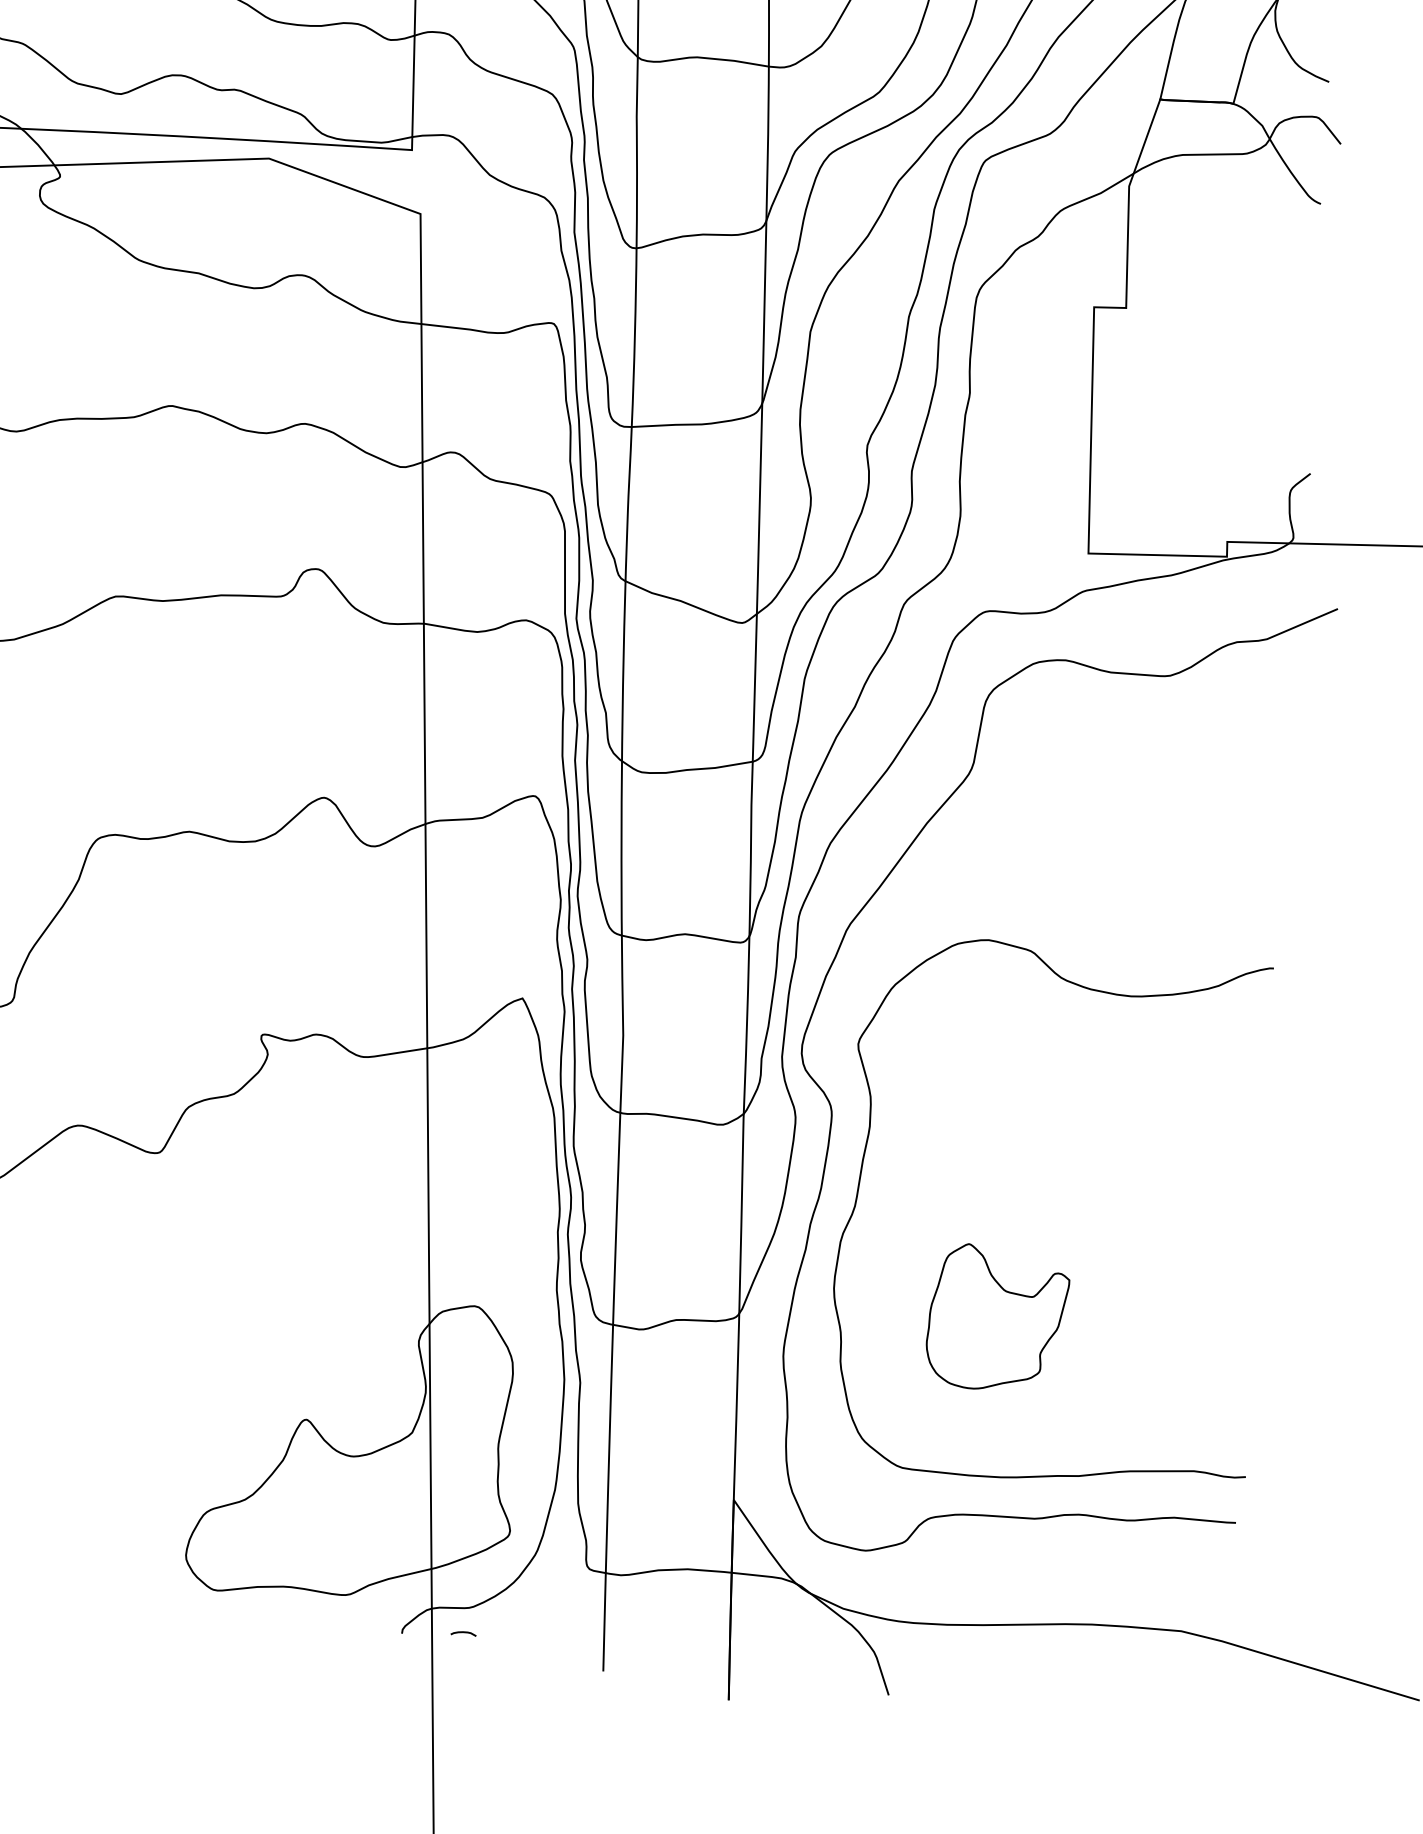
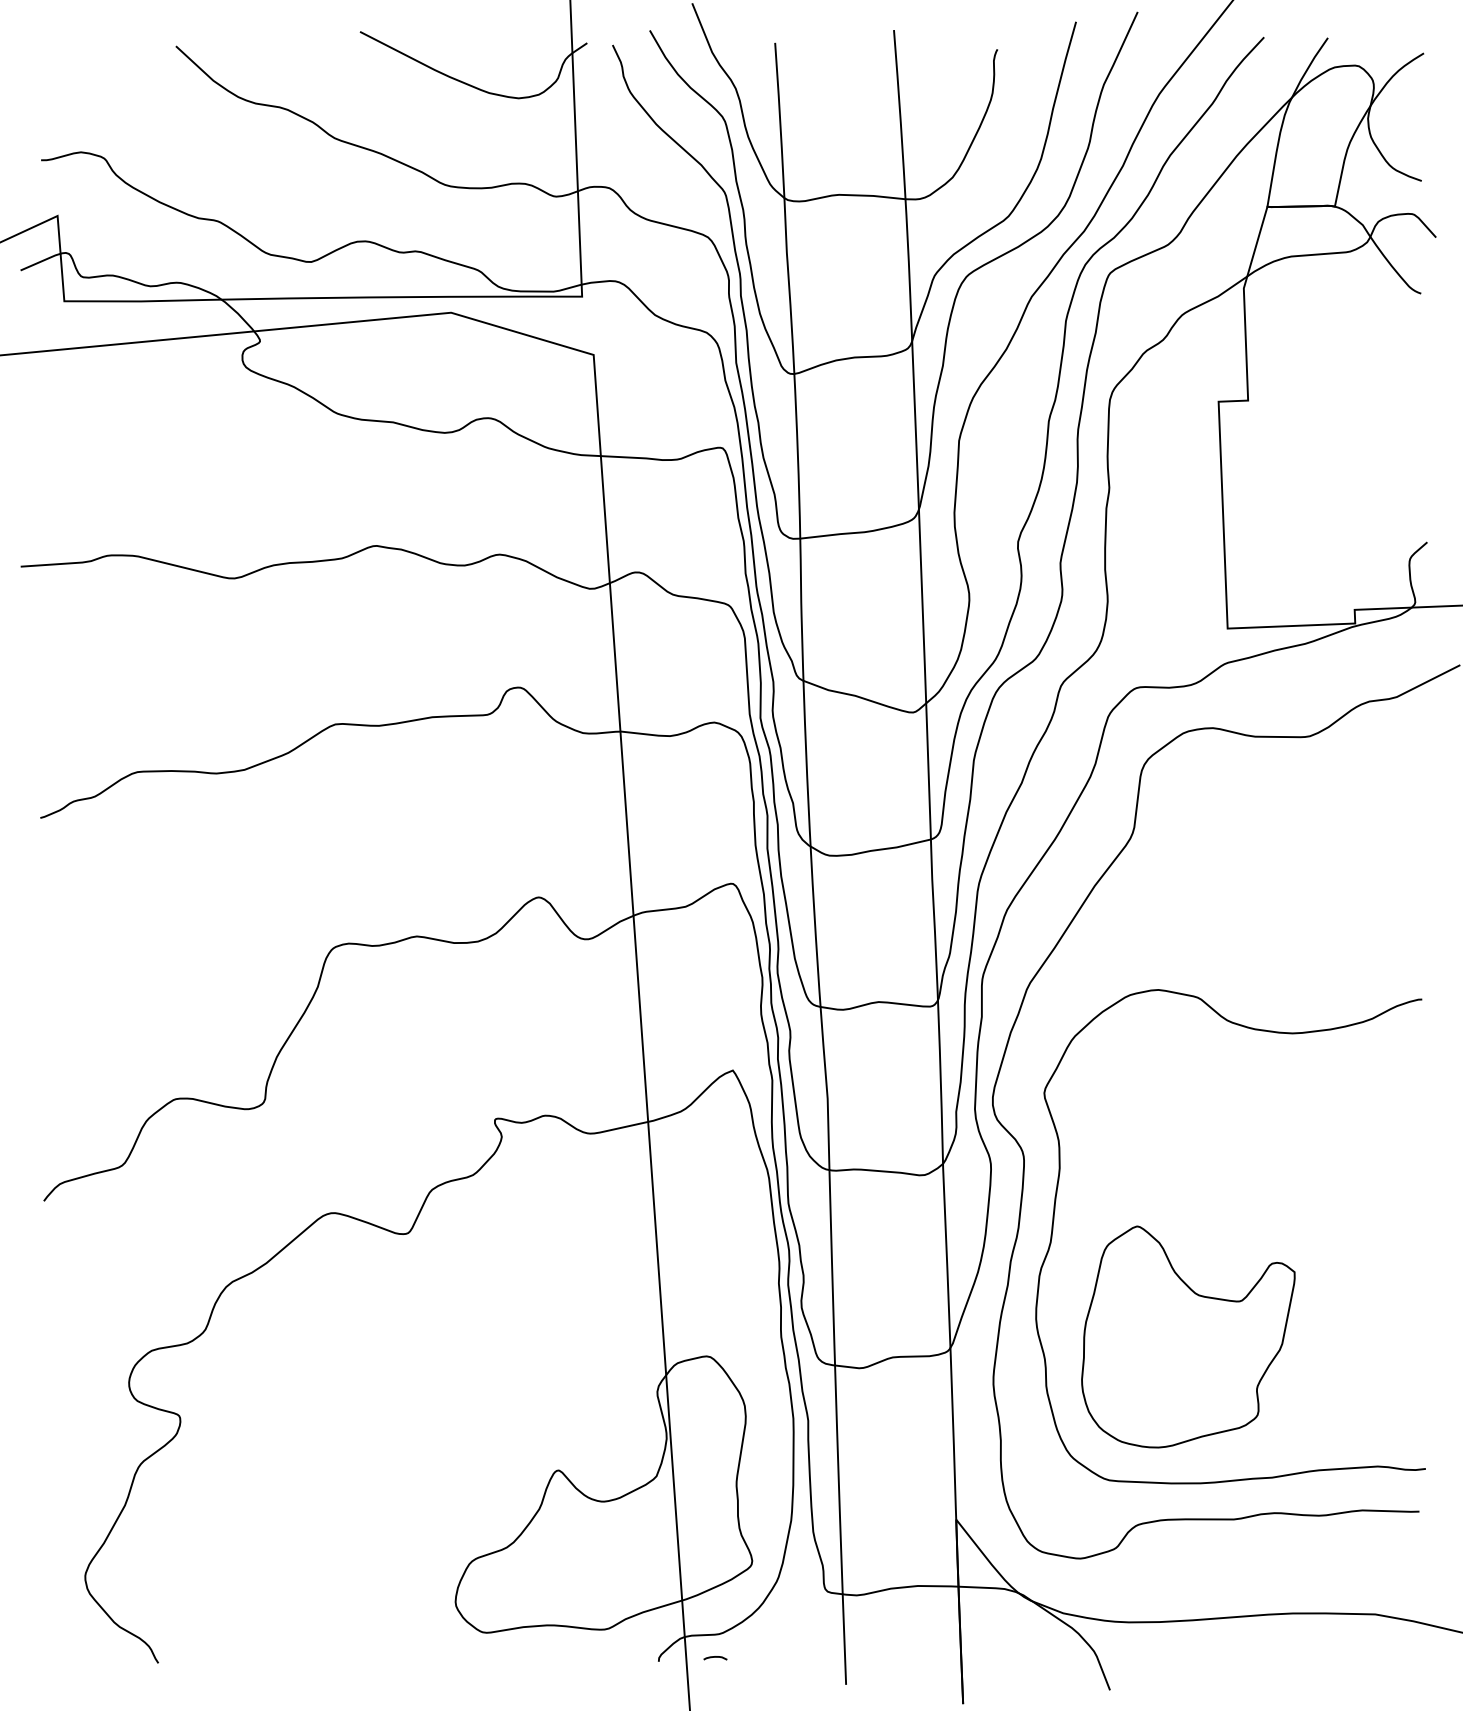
part: (997, 1317) -> (1188, 1336), size x1.67

